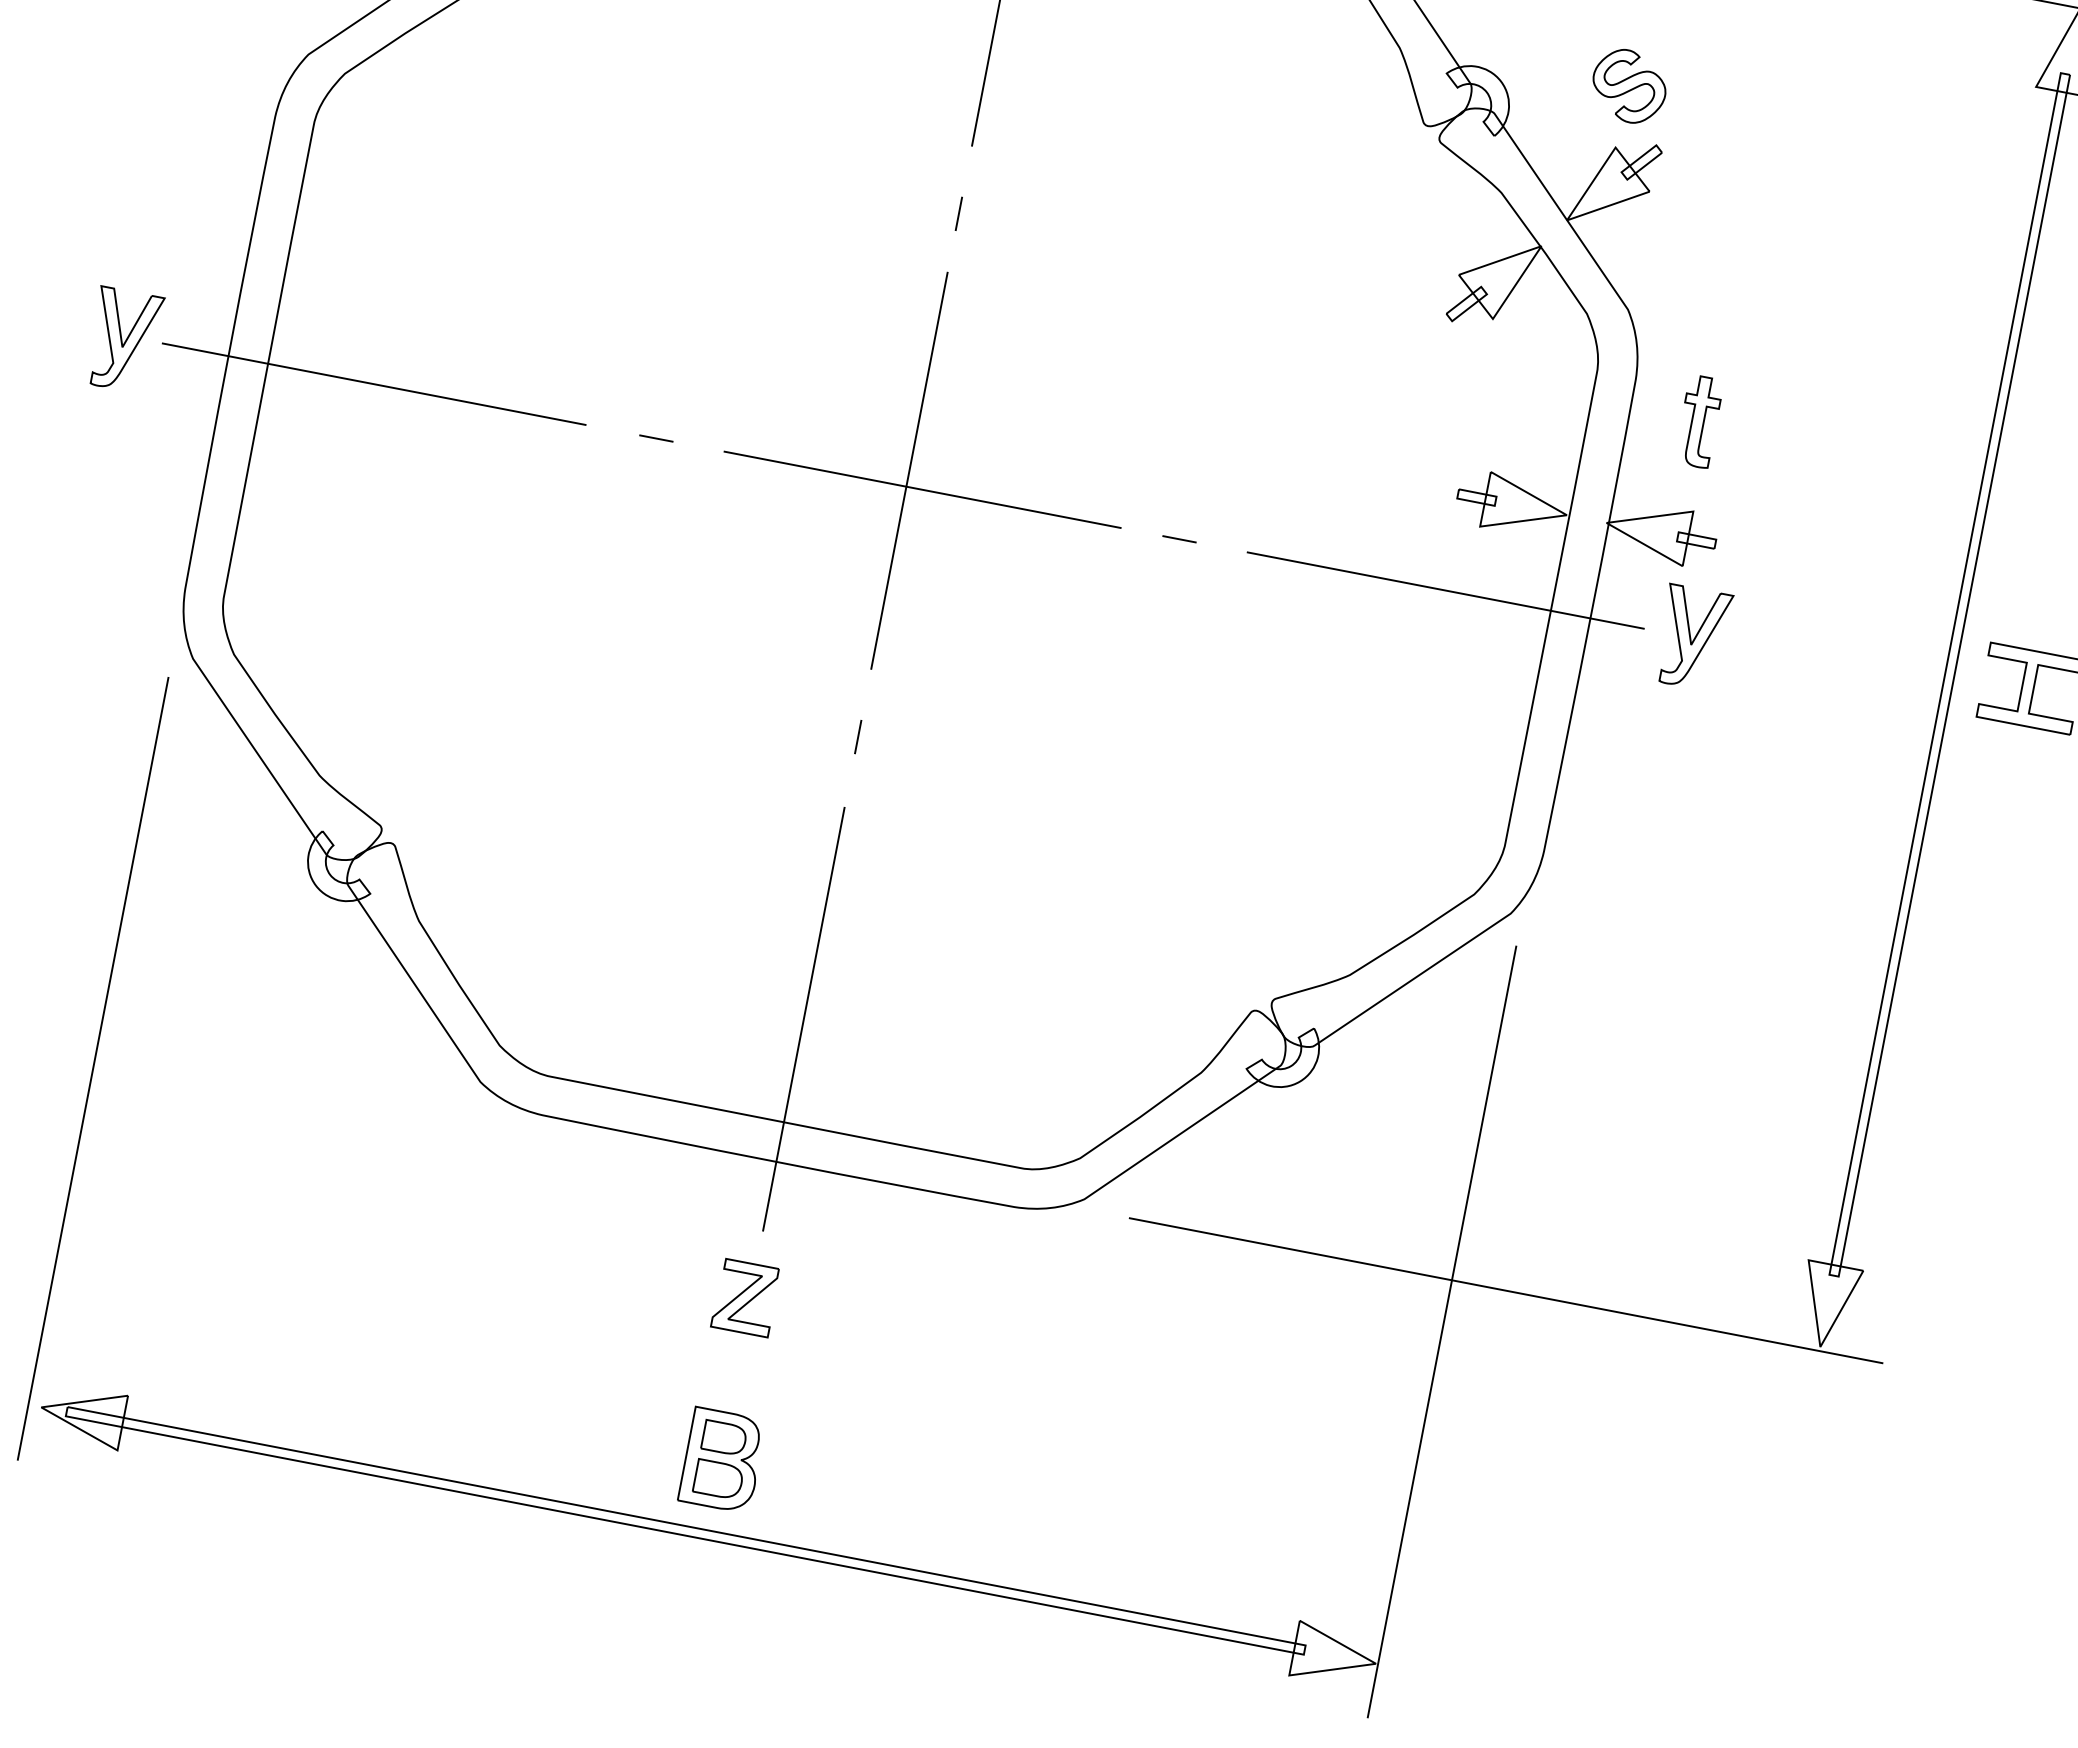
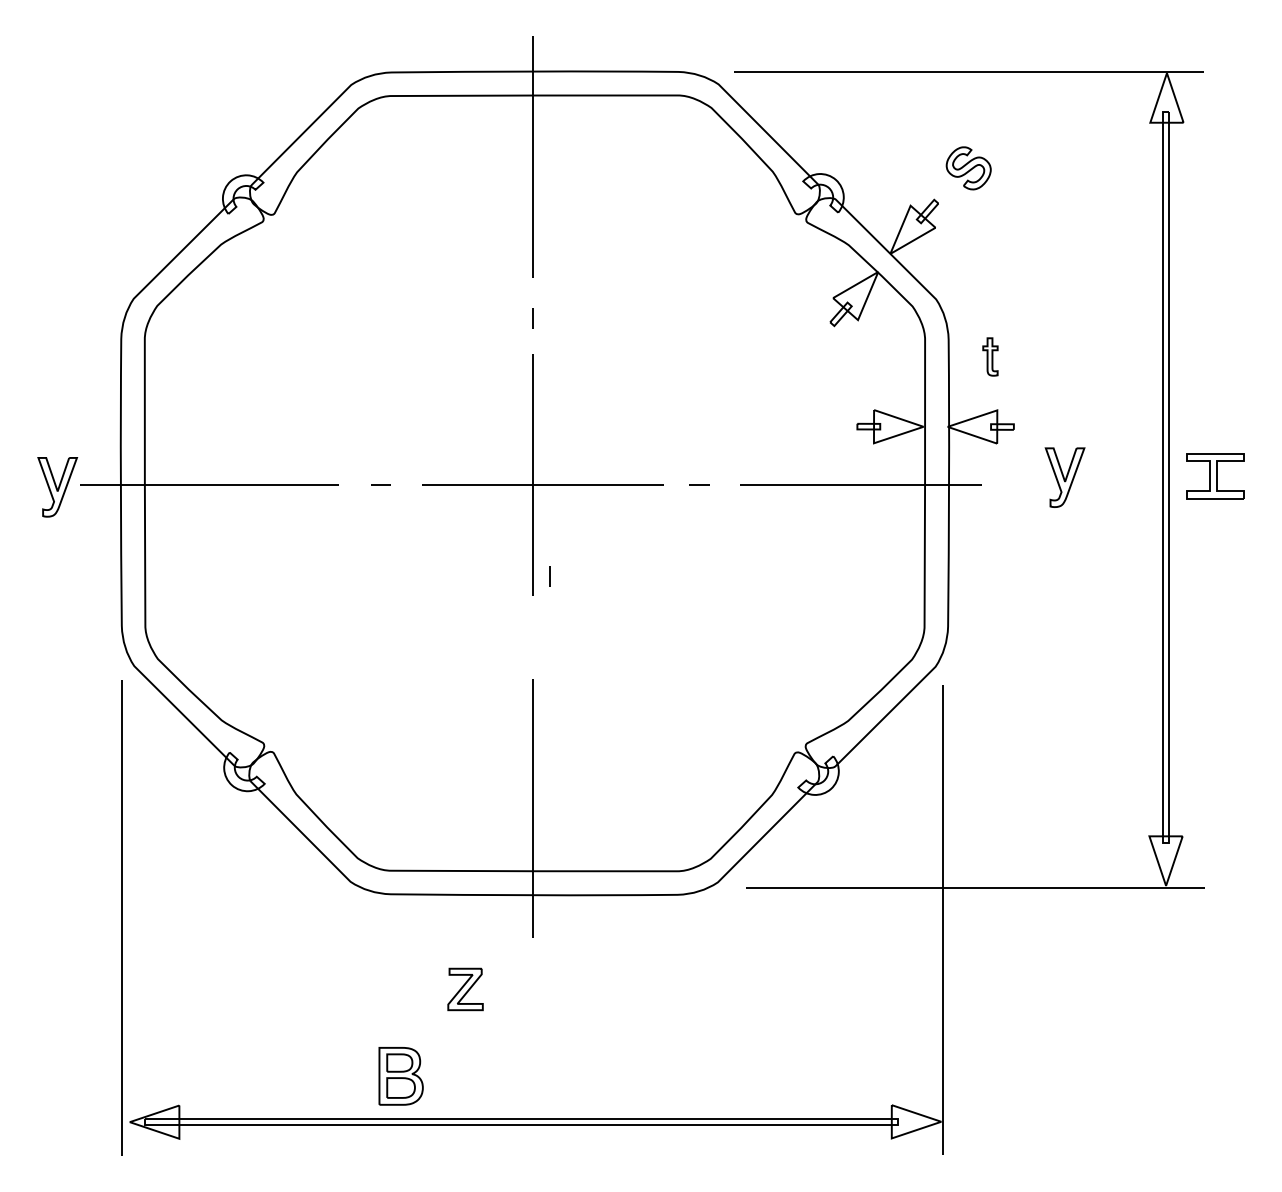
part: (1628, 86) -> (968, 168), moved
part: (1699, 420) -> (990, 356), size x0.7
part: (1691, 637) -> (1064, 477), moved
line: (857, 736) -> (549, 576), moved
part: (745, 1298) -> (465, 989), moved
part: (721, 1460) -> (400, 1076), moved

